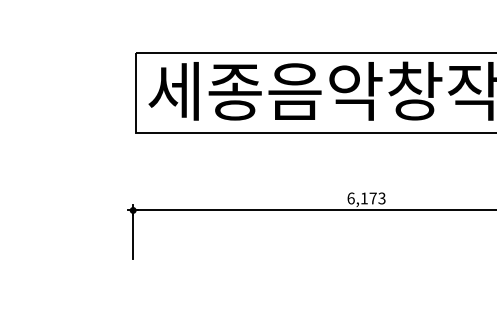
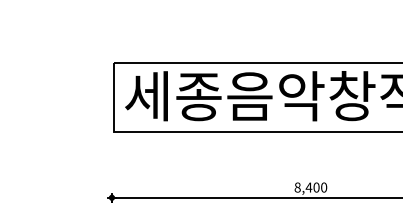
text: (366, 198) -> (310, 187), 6,173 -> 8,400

